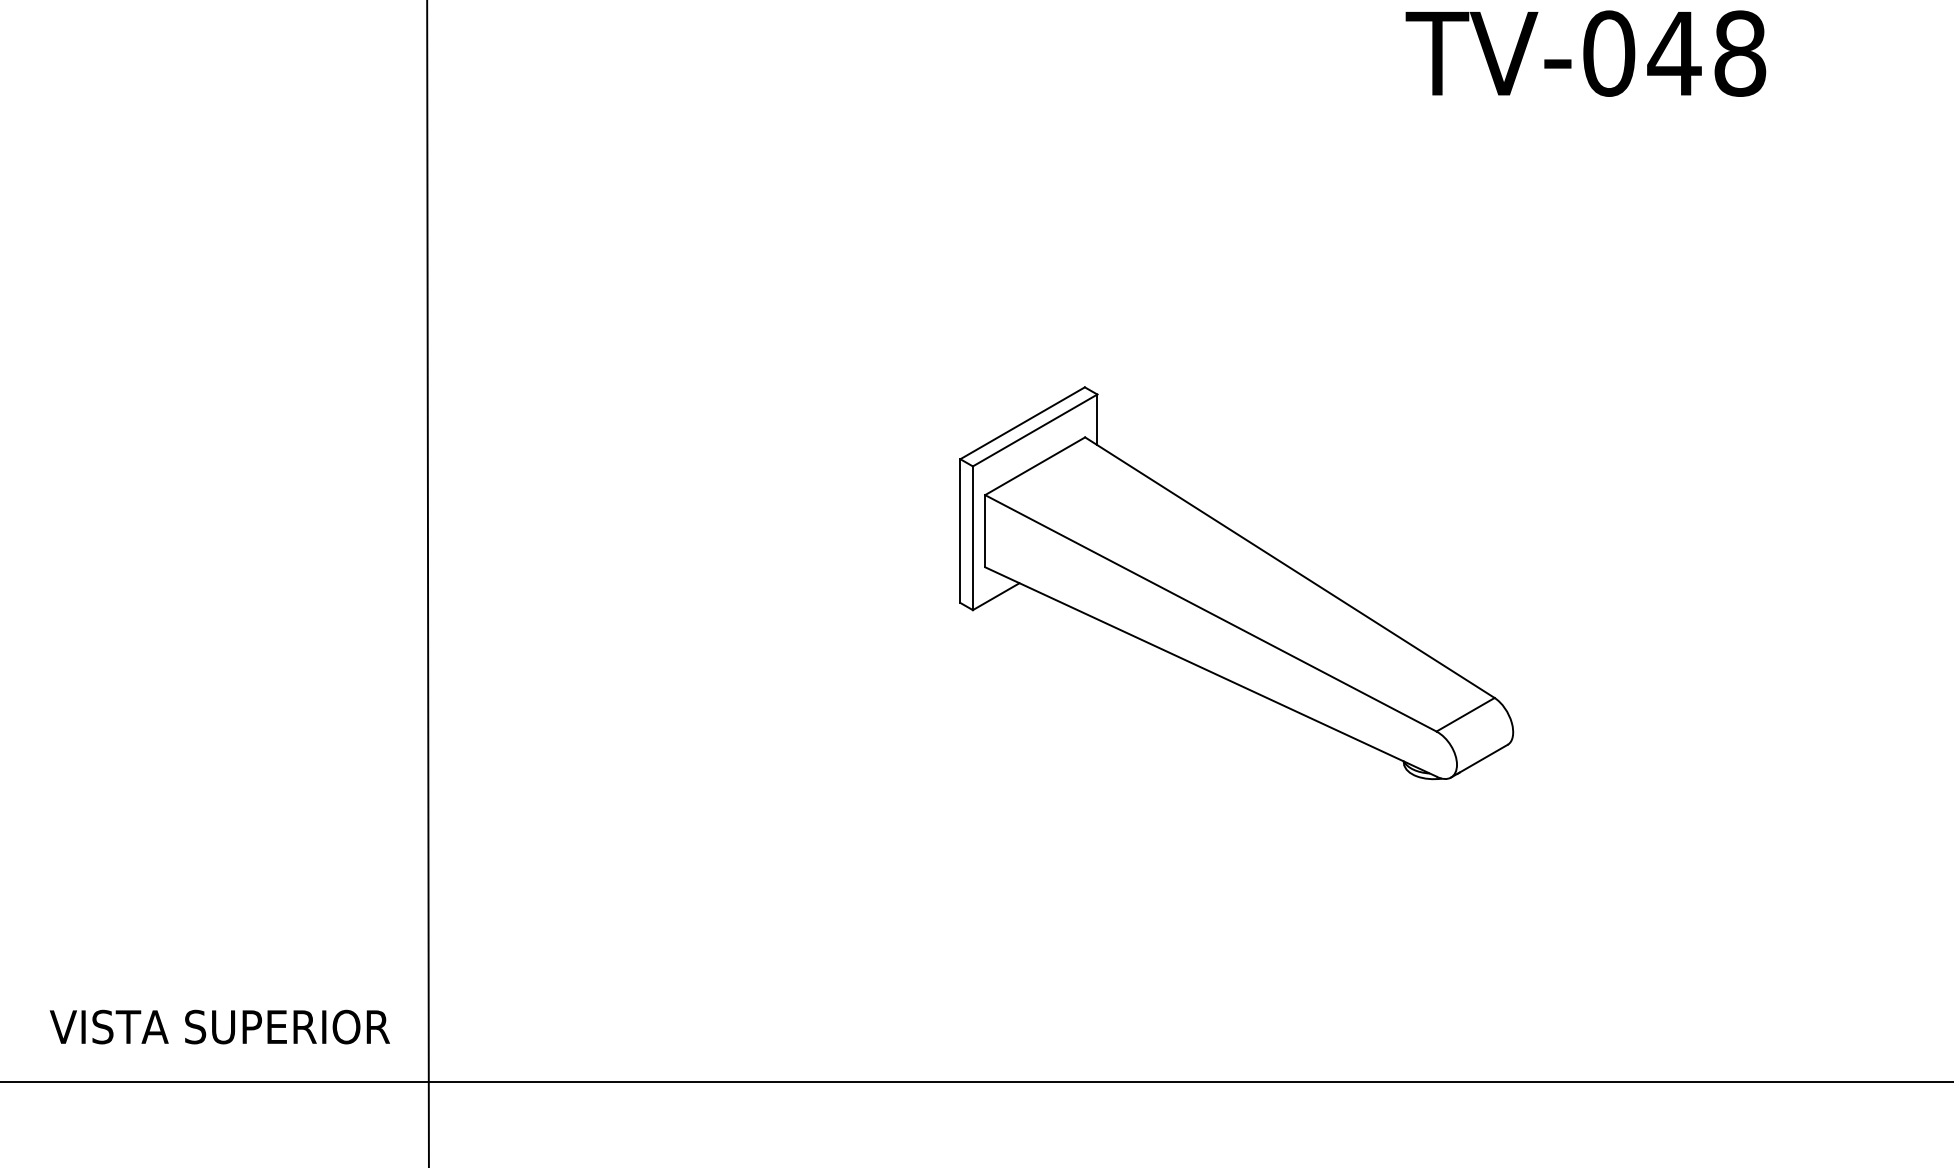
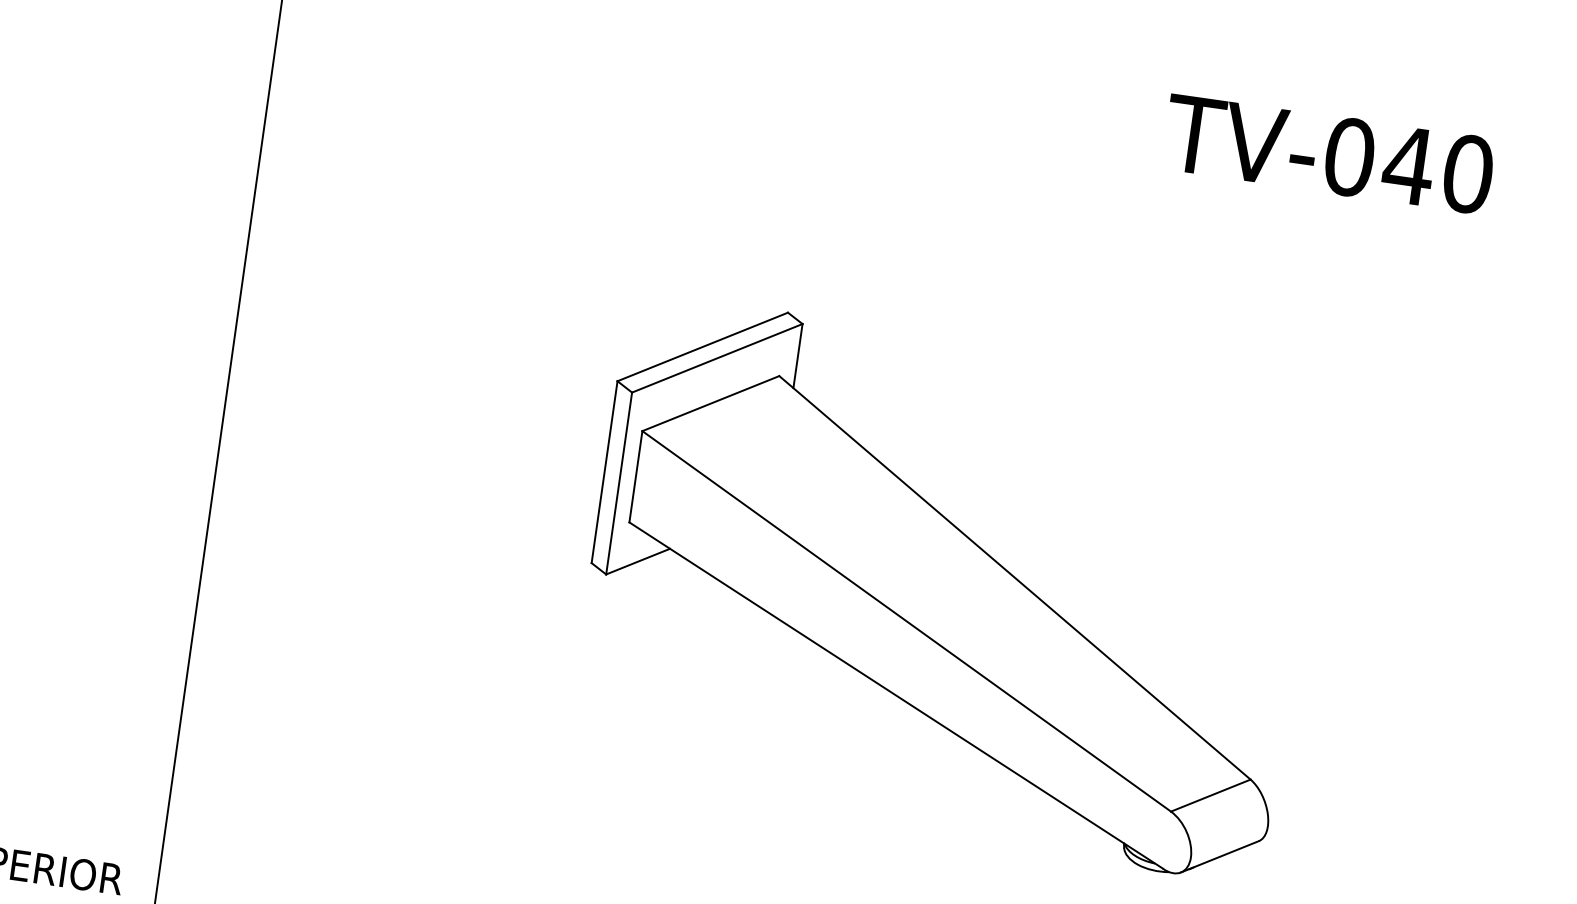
text: (1740, 53) -> (1468, 174), TV-048 -> TV-040
part: (1236, 583) -> (944, 588), size x1.4

